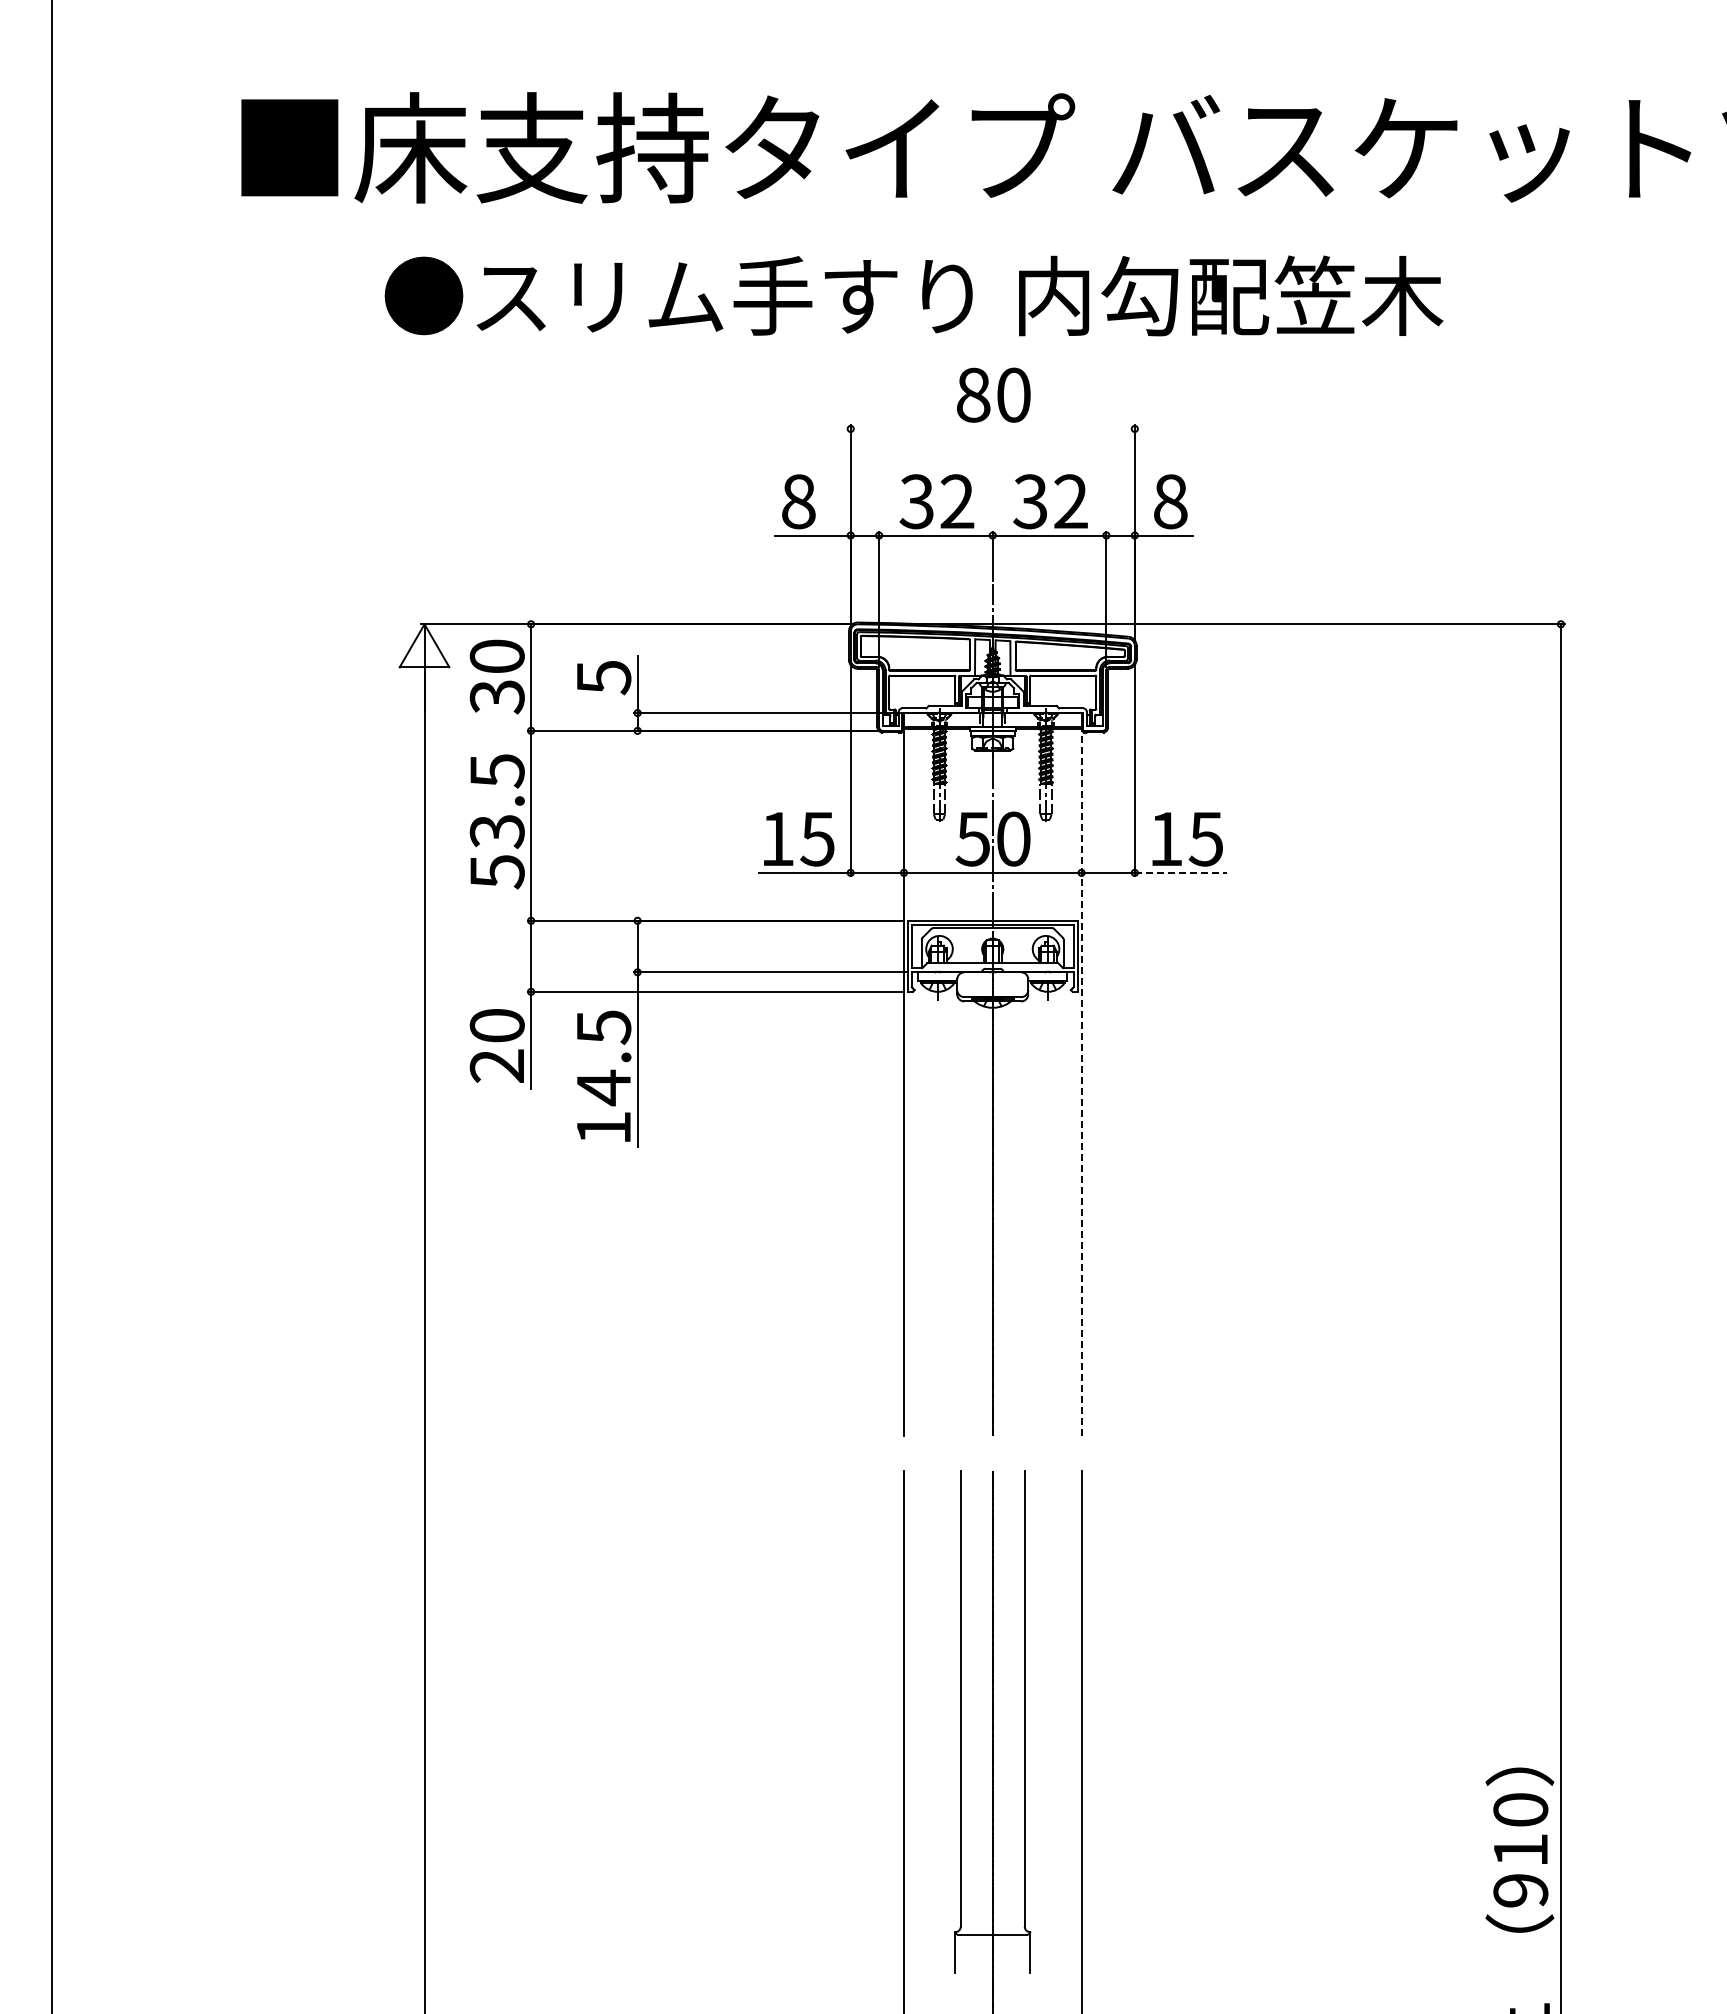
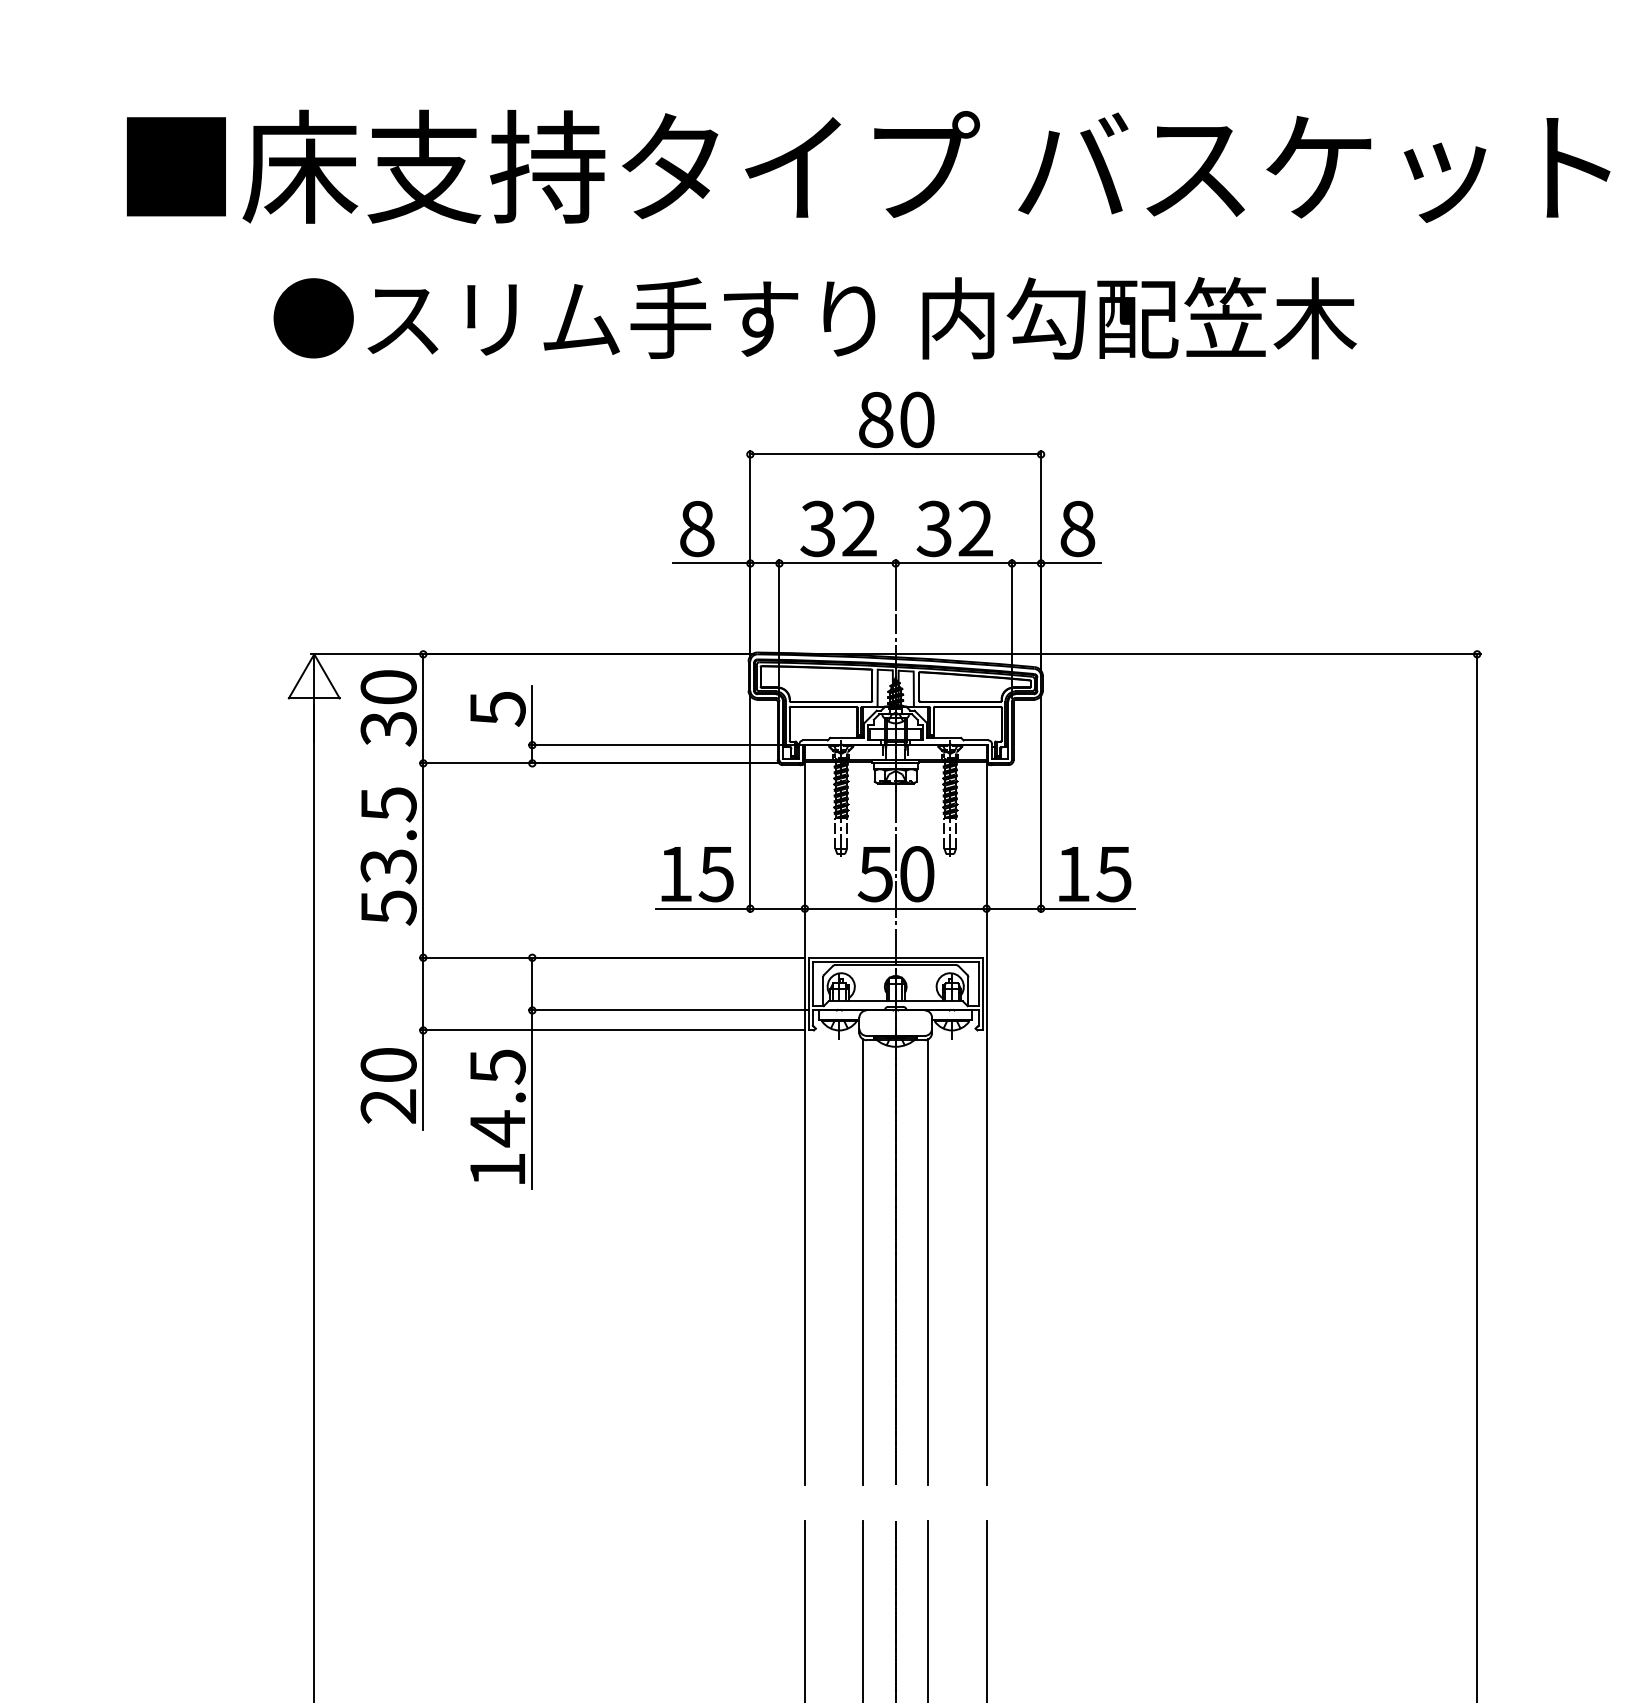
line: (992, 428) -> (895, 453), added
line: (1181, 872) -> (1088, 908), dashed -> solid
line: (1081, 1081) -> (986, 1122), dashed -> solid
line: (960, 1217) -> (862, 1261), added
line: (1024, 1217) -> (928, 1261), added

